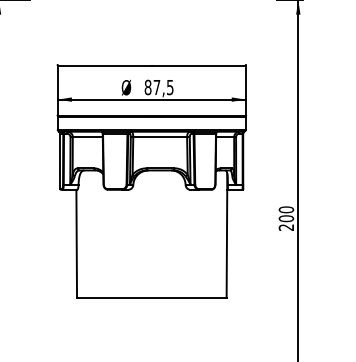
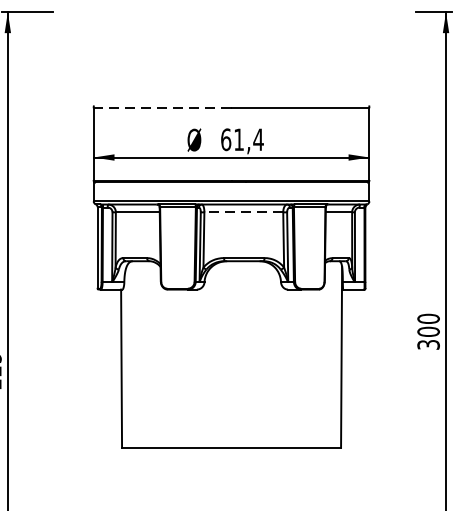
line: (104, 65) -> (162, 107), solid -> dashed
text: (158, 87) -> (241, 139), 87,5 -> 61,4
line: (160, 137) -> (244, 212), solid -> dashed
text: (286, 227) -> (428, 344), 200 -> 300

